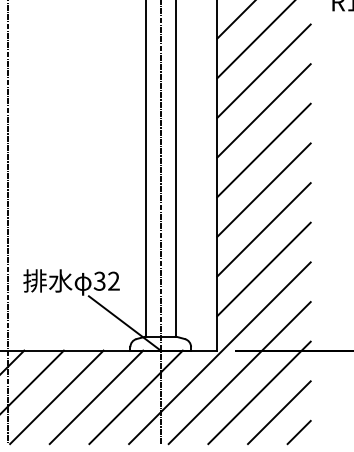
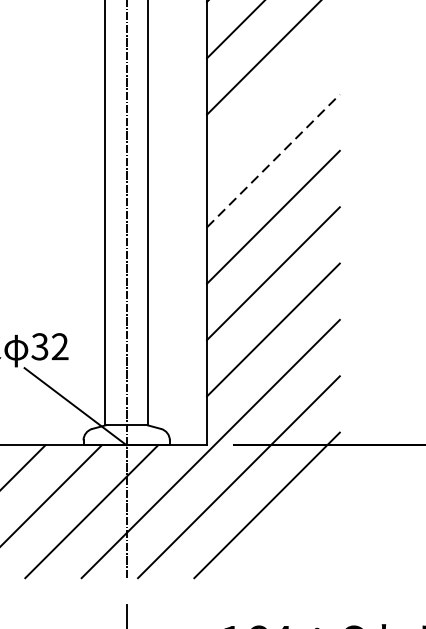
line: (263, 110) -> (272, 104), removed
line: (264, 150) -> (274, 160), solid -> dashed
line: (278, 412) -> (294, 533), removed
line: (298, 432) -> (322, 561), removed

